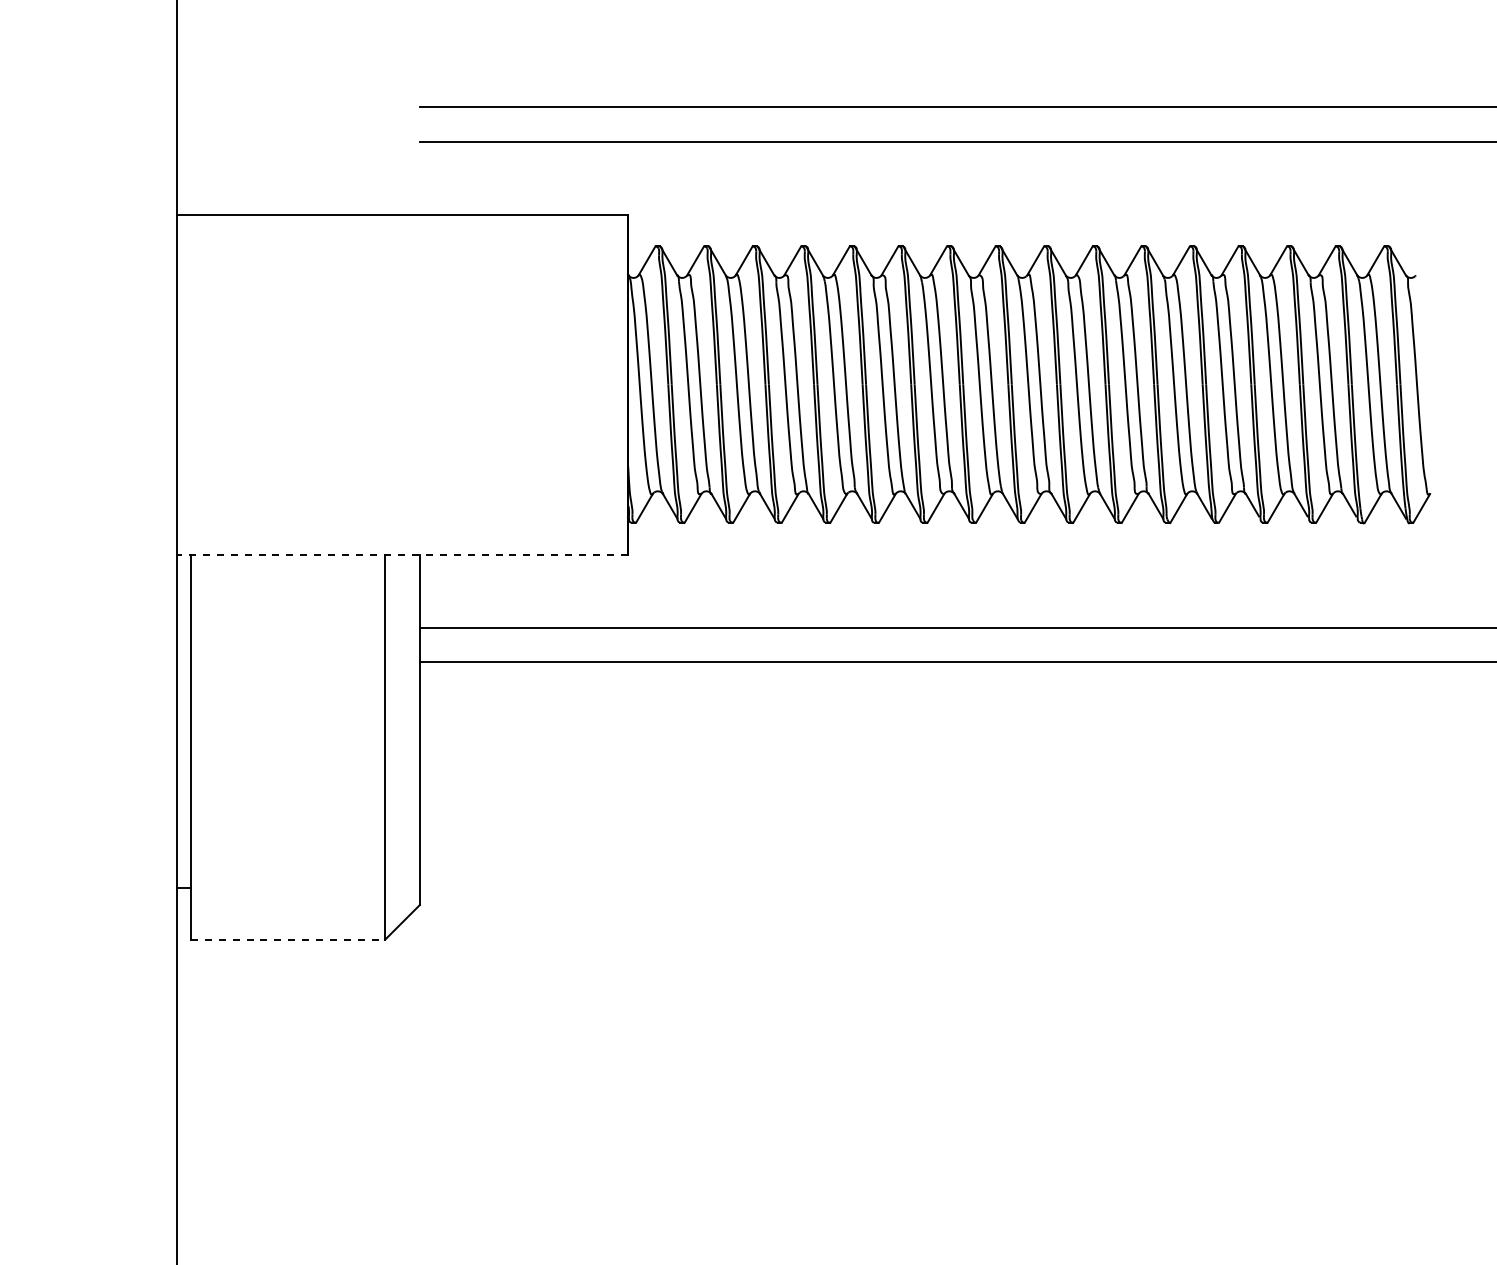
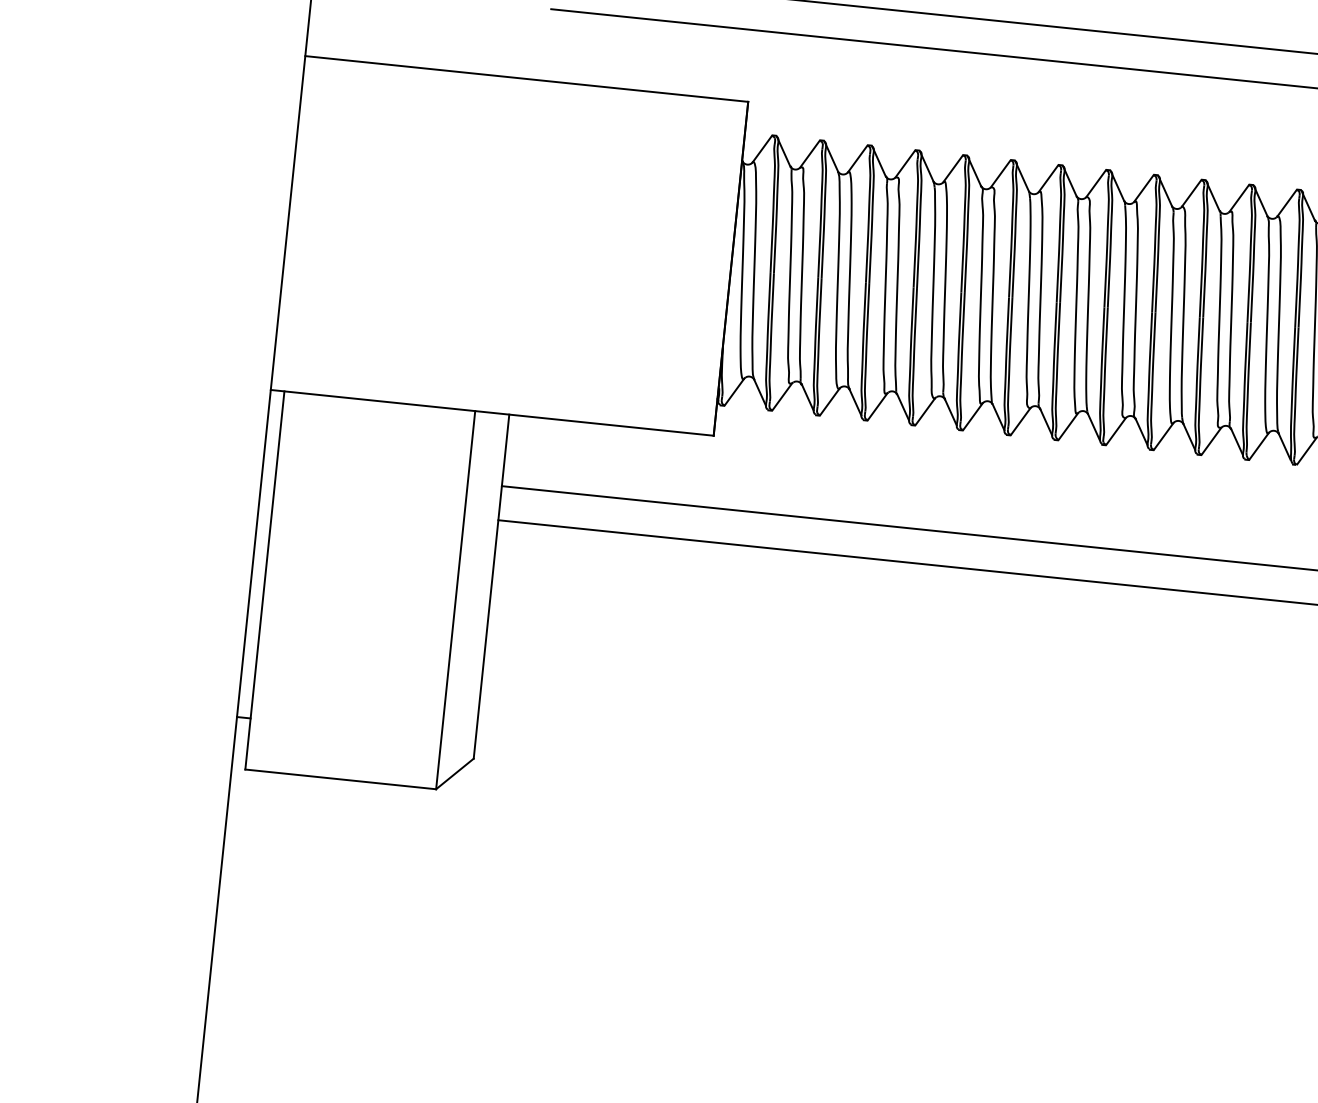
line: (402, 554) -> (492, 412), dashed -> solid
line: (288, 939) -> (341, 779), dashed -> solid

